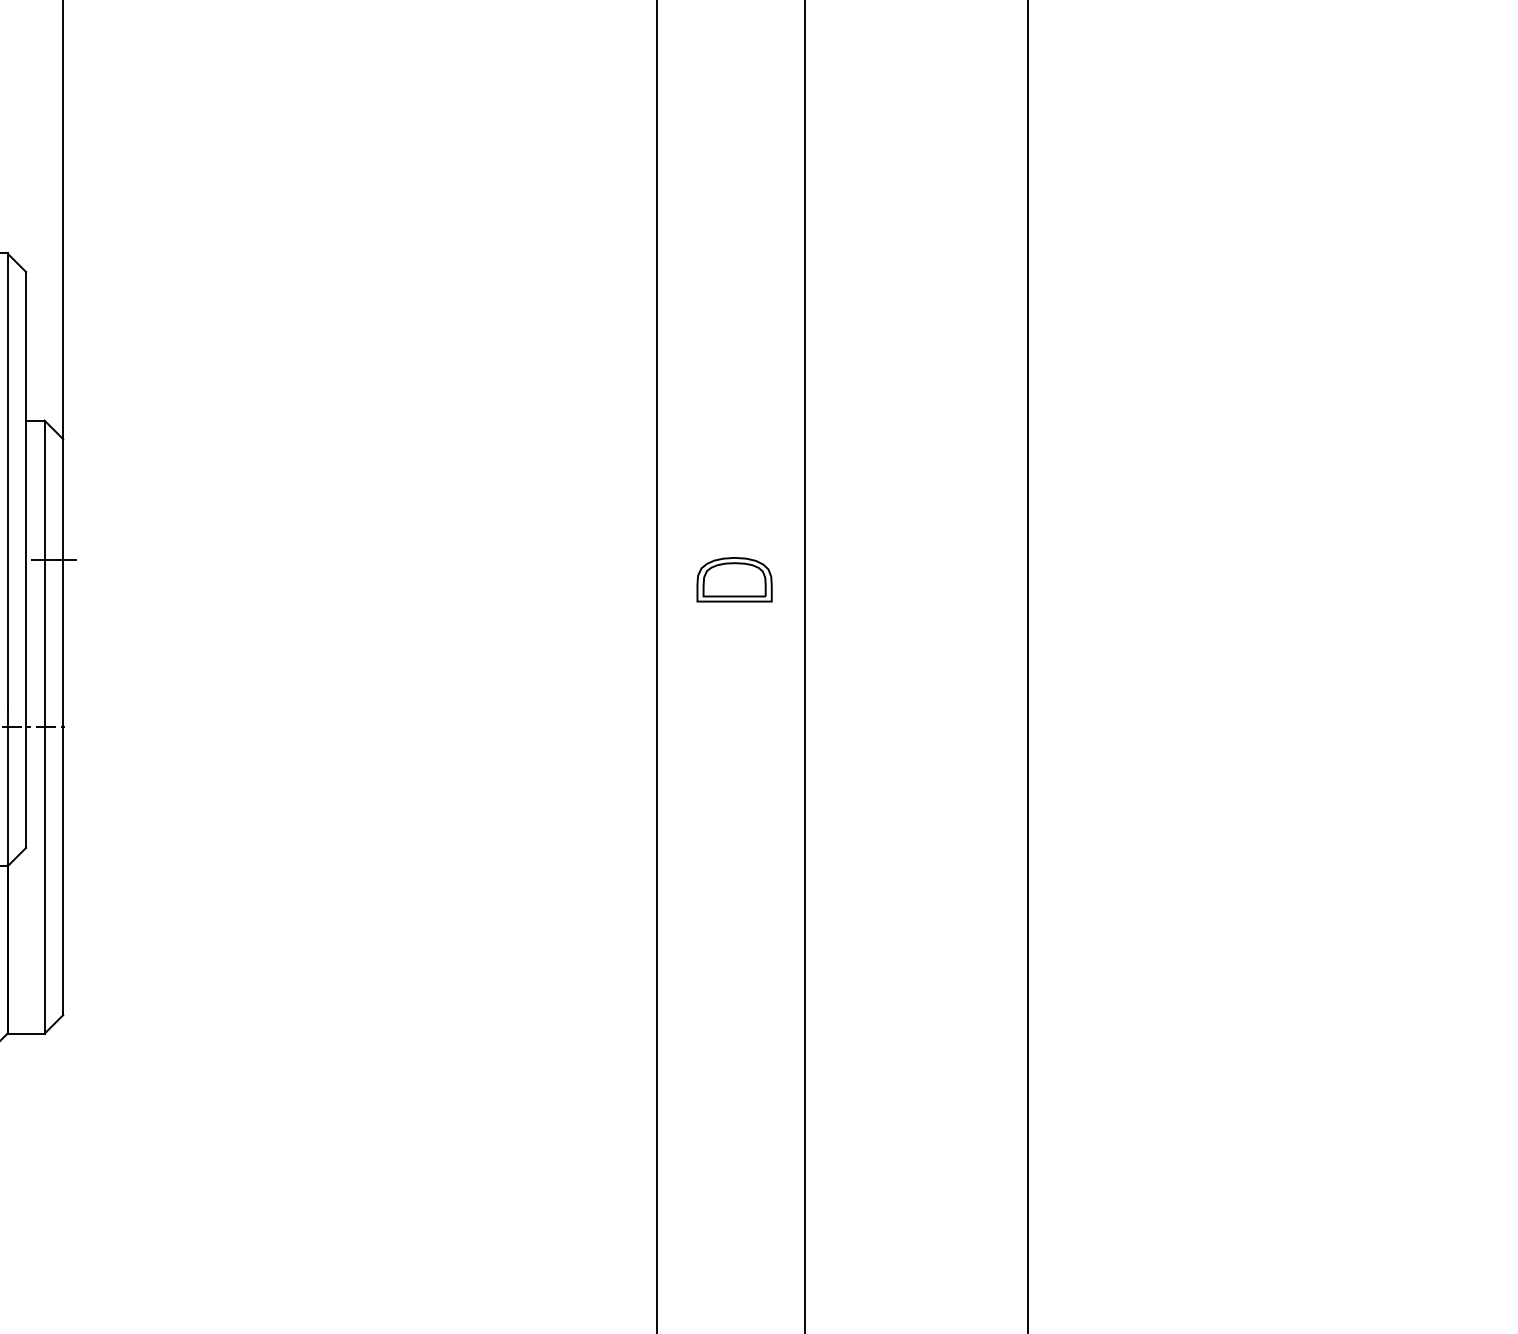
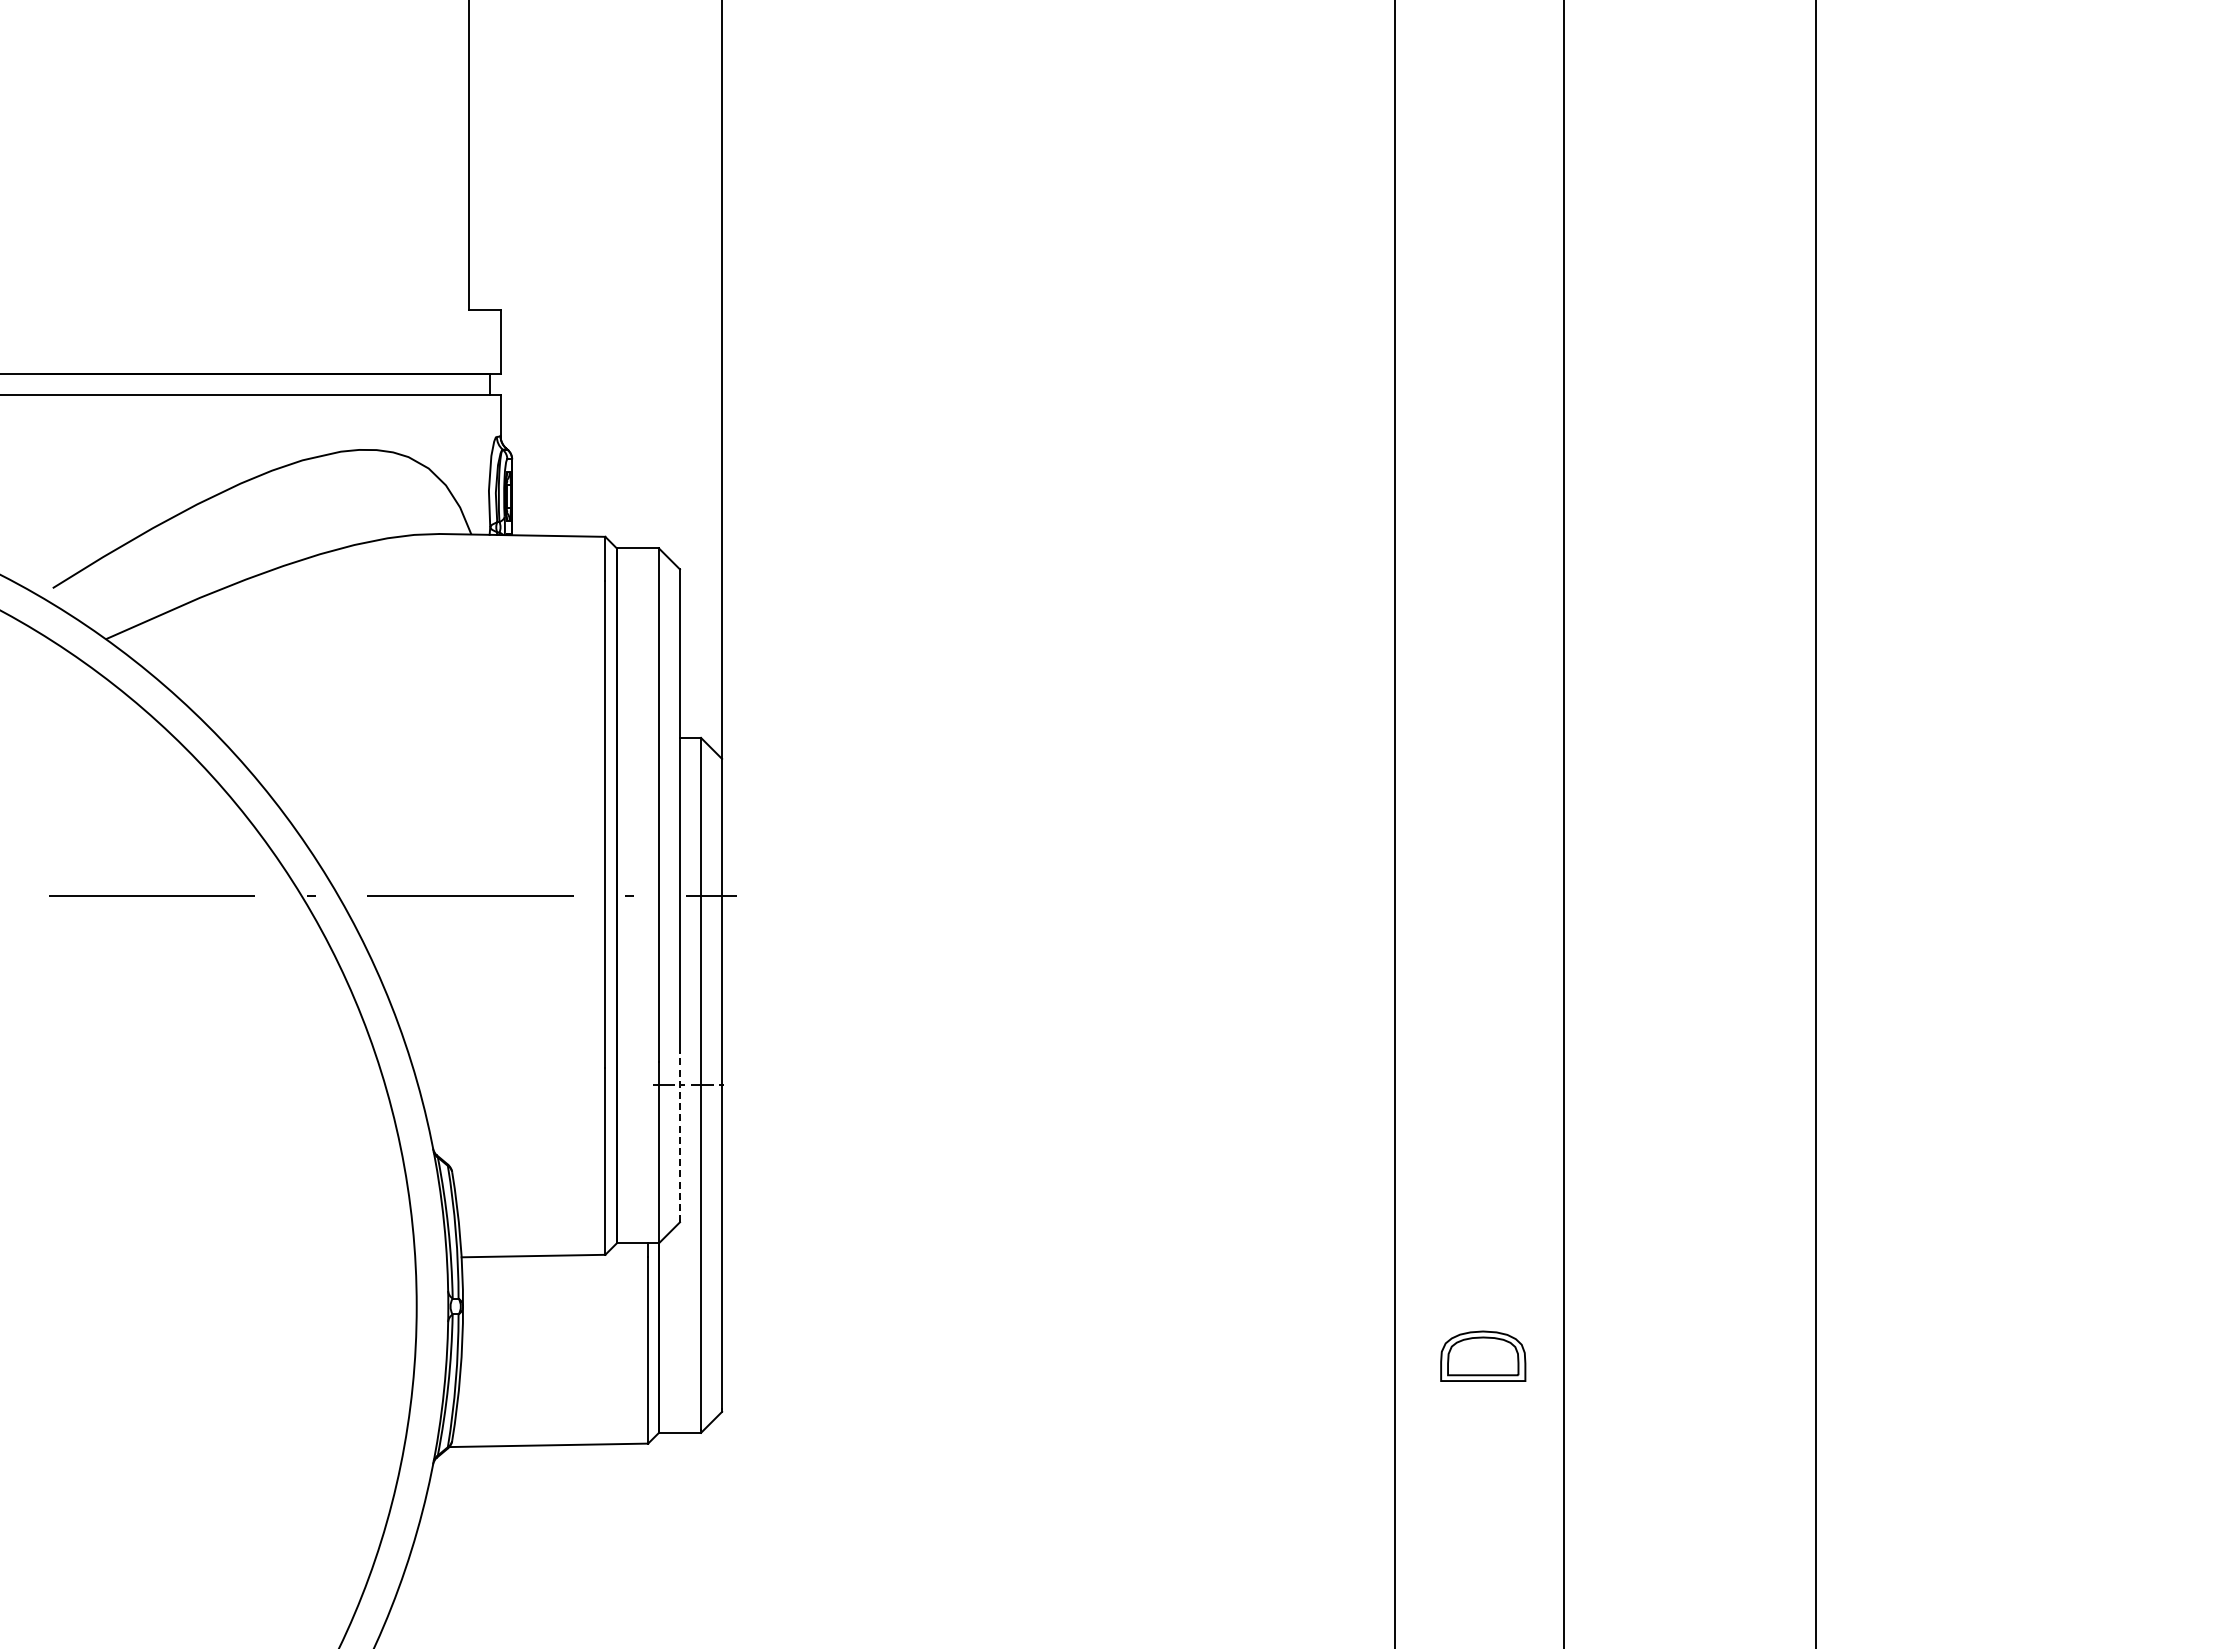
part: (734, 579) -> (1483, 1355), moved
line: (25, 773) -> (679, 1137), solid -> dashed

